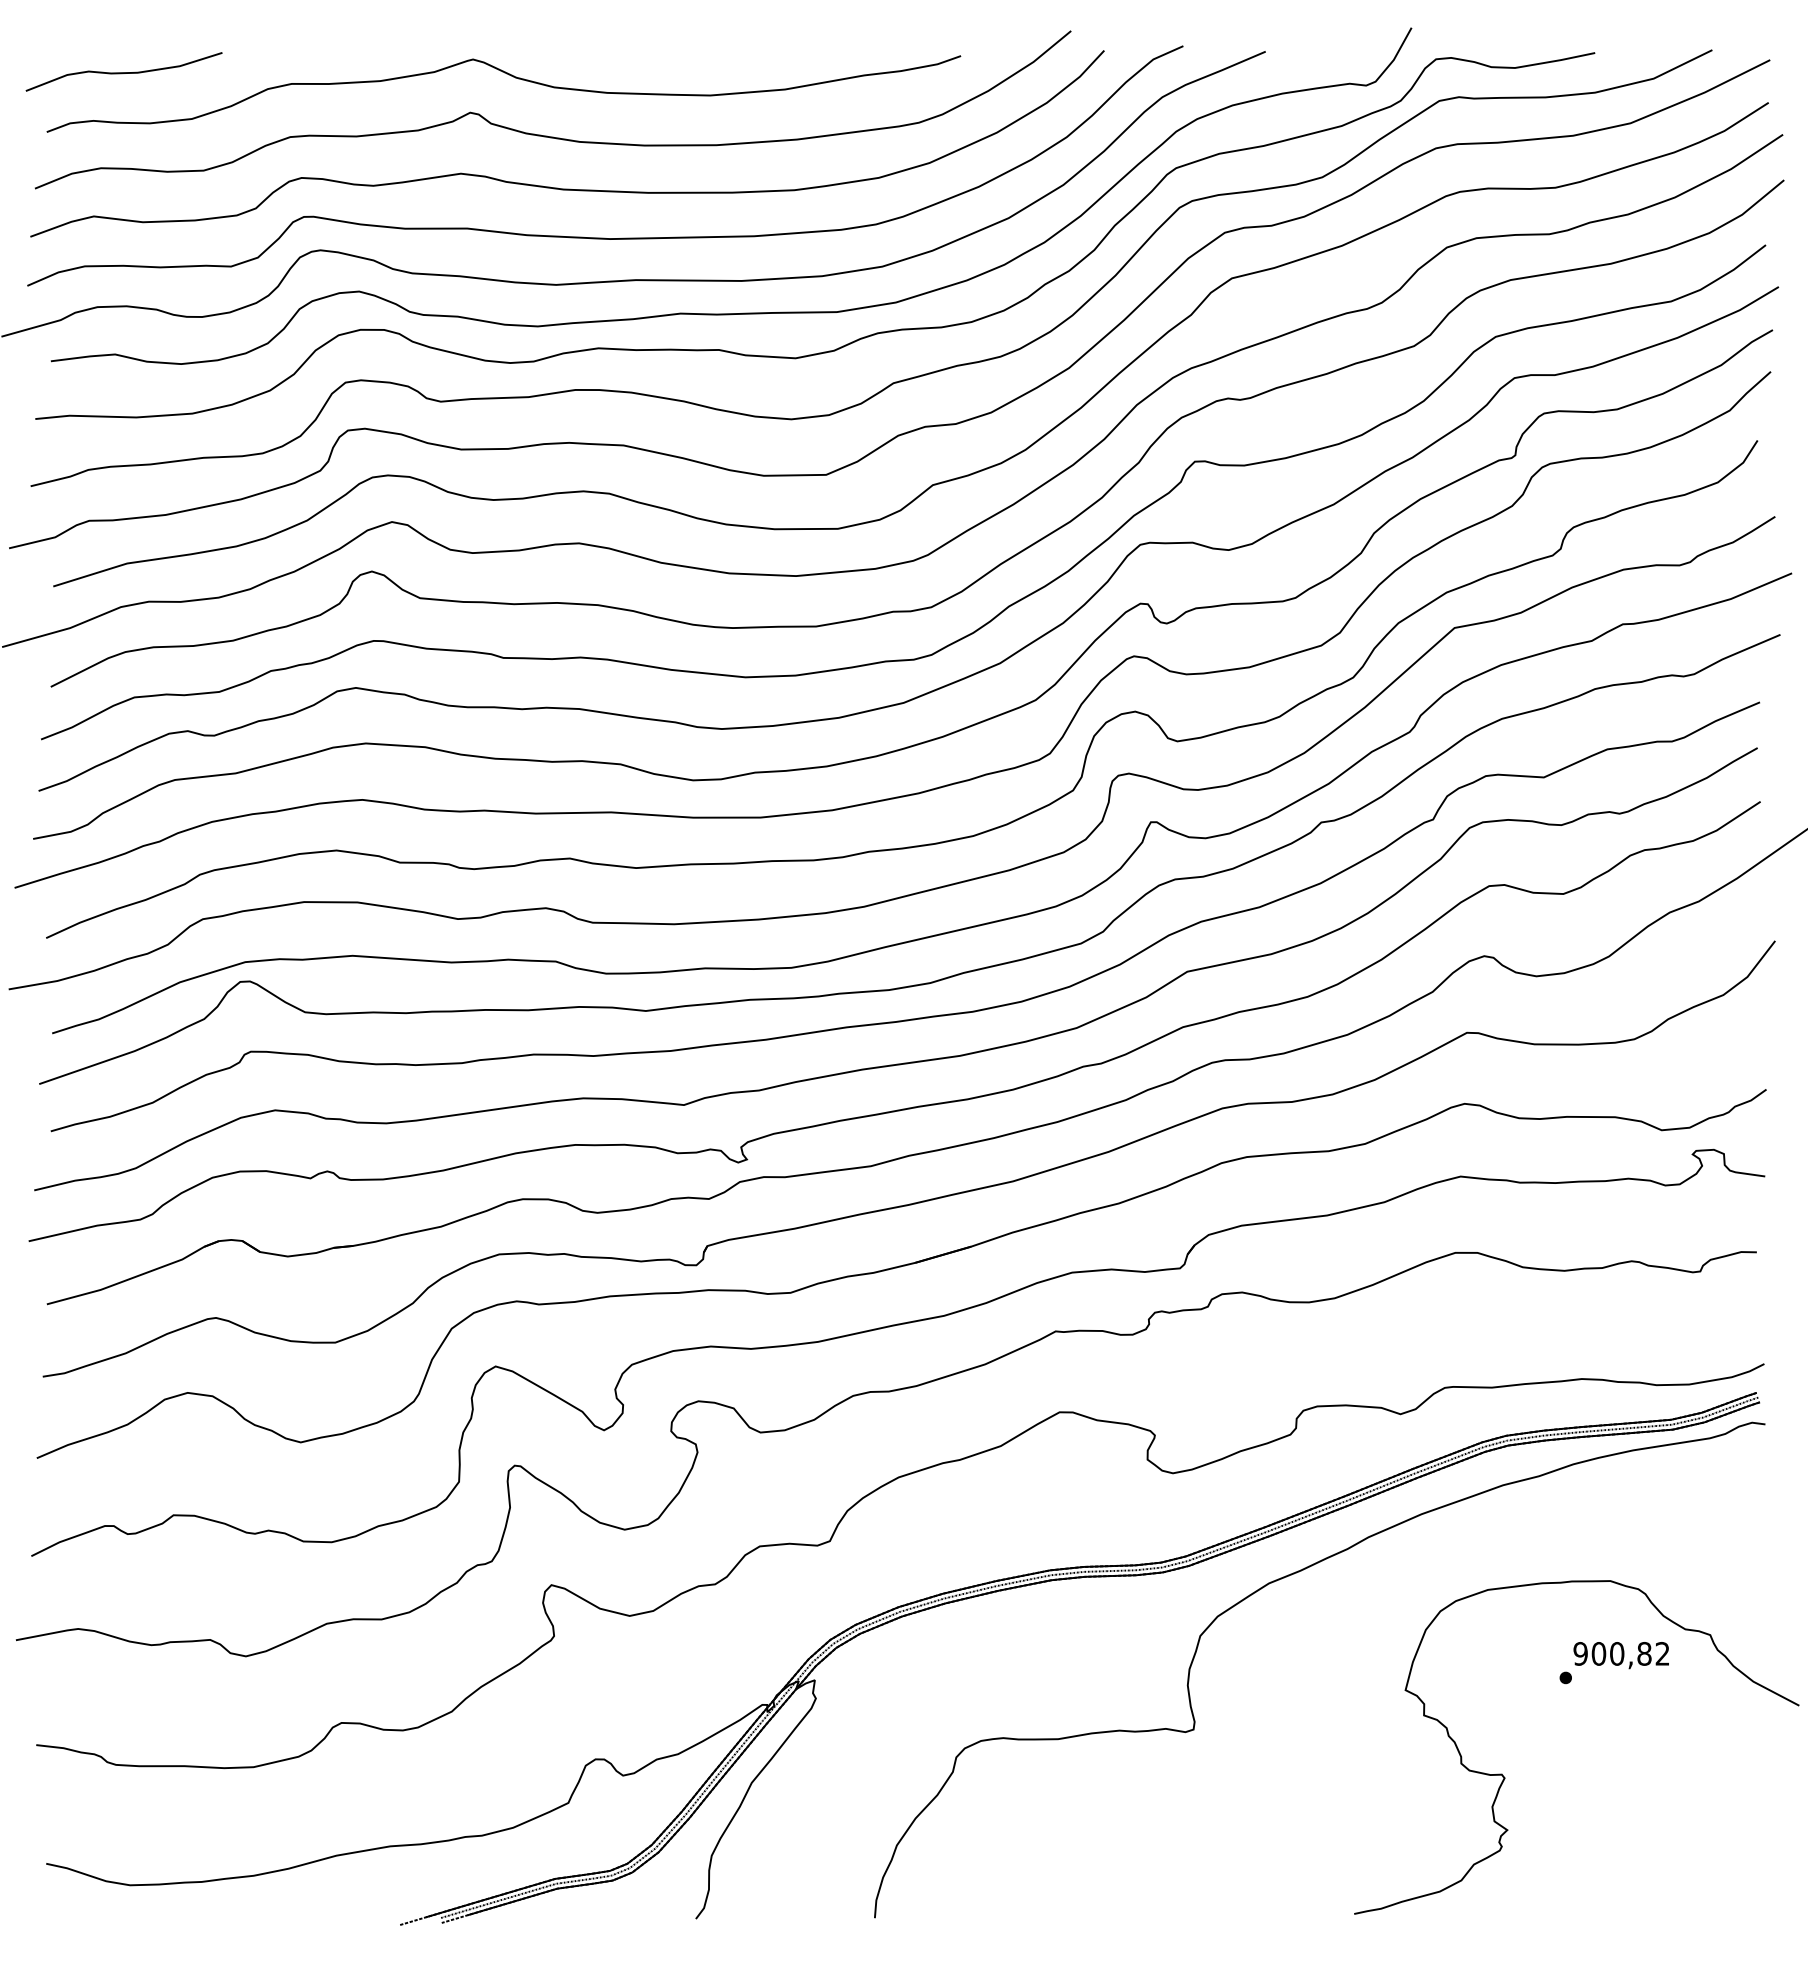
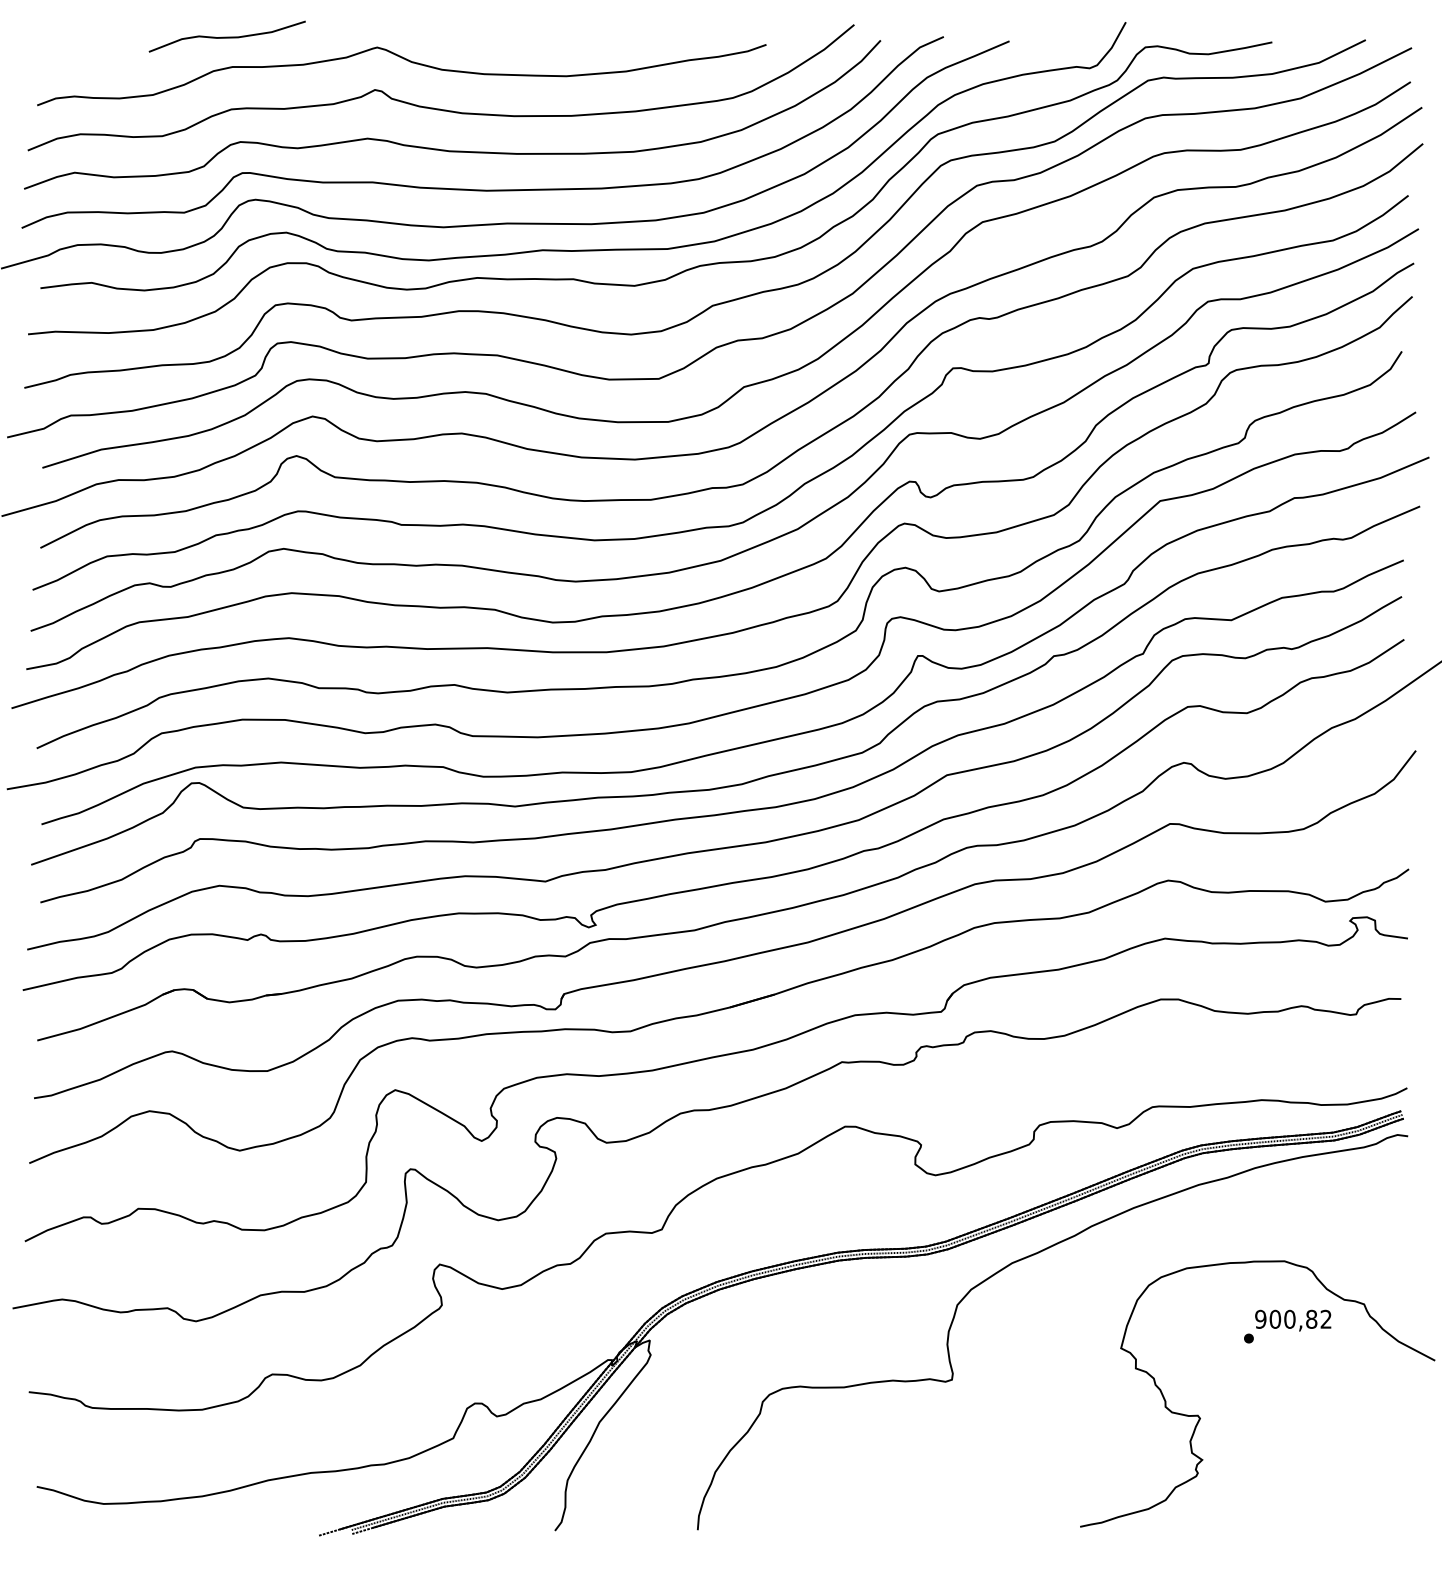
curve: (123, 72) -> (226, 37), moved

